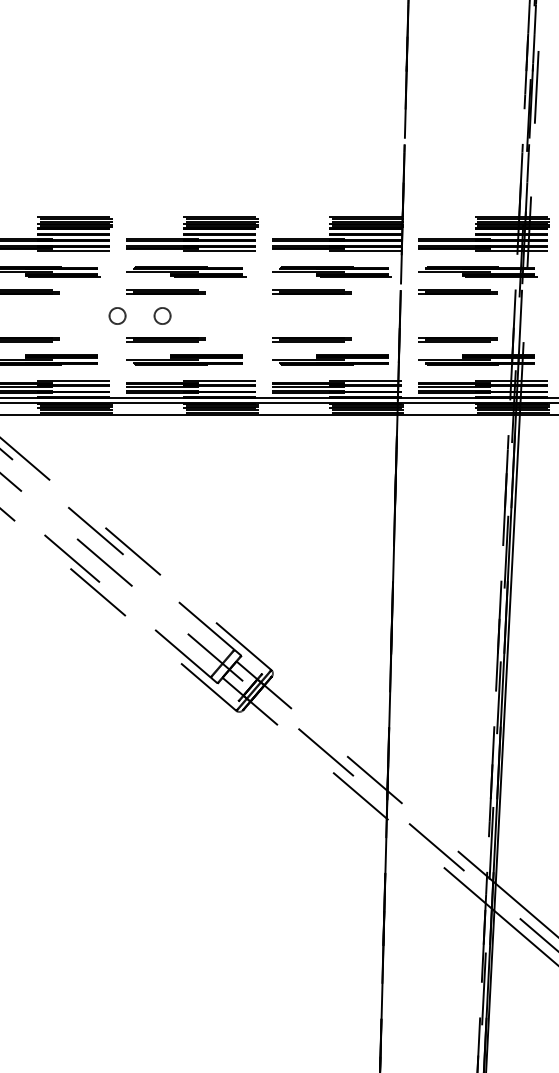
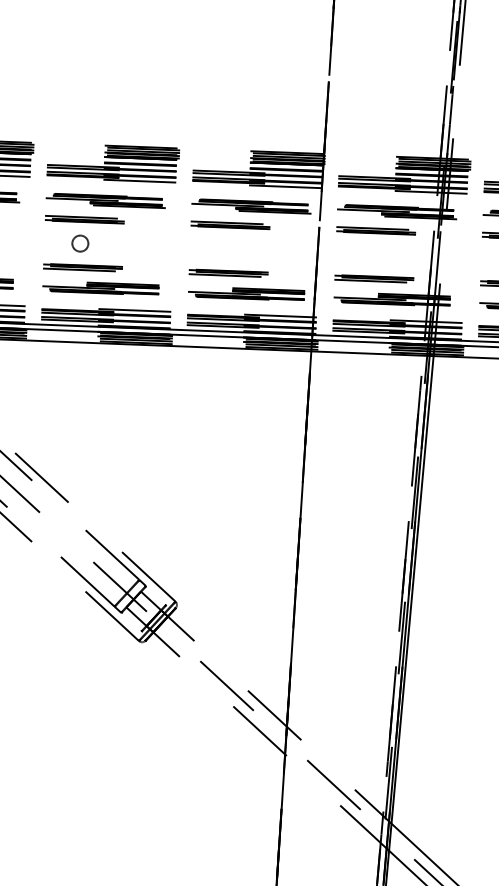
circle: (117, 315) -> (35, 241), removed

